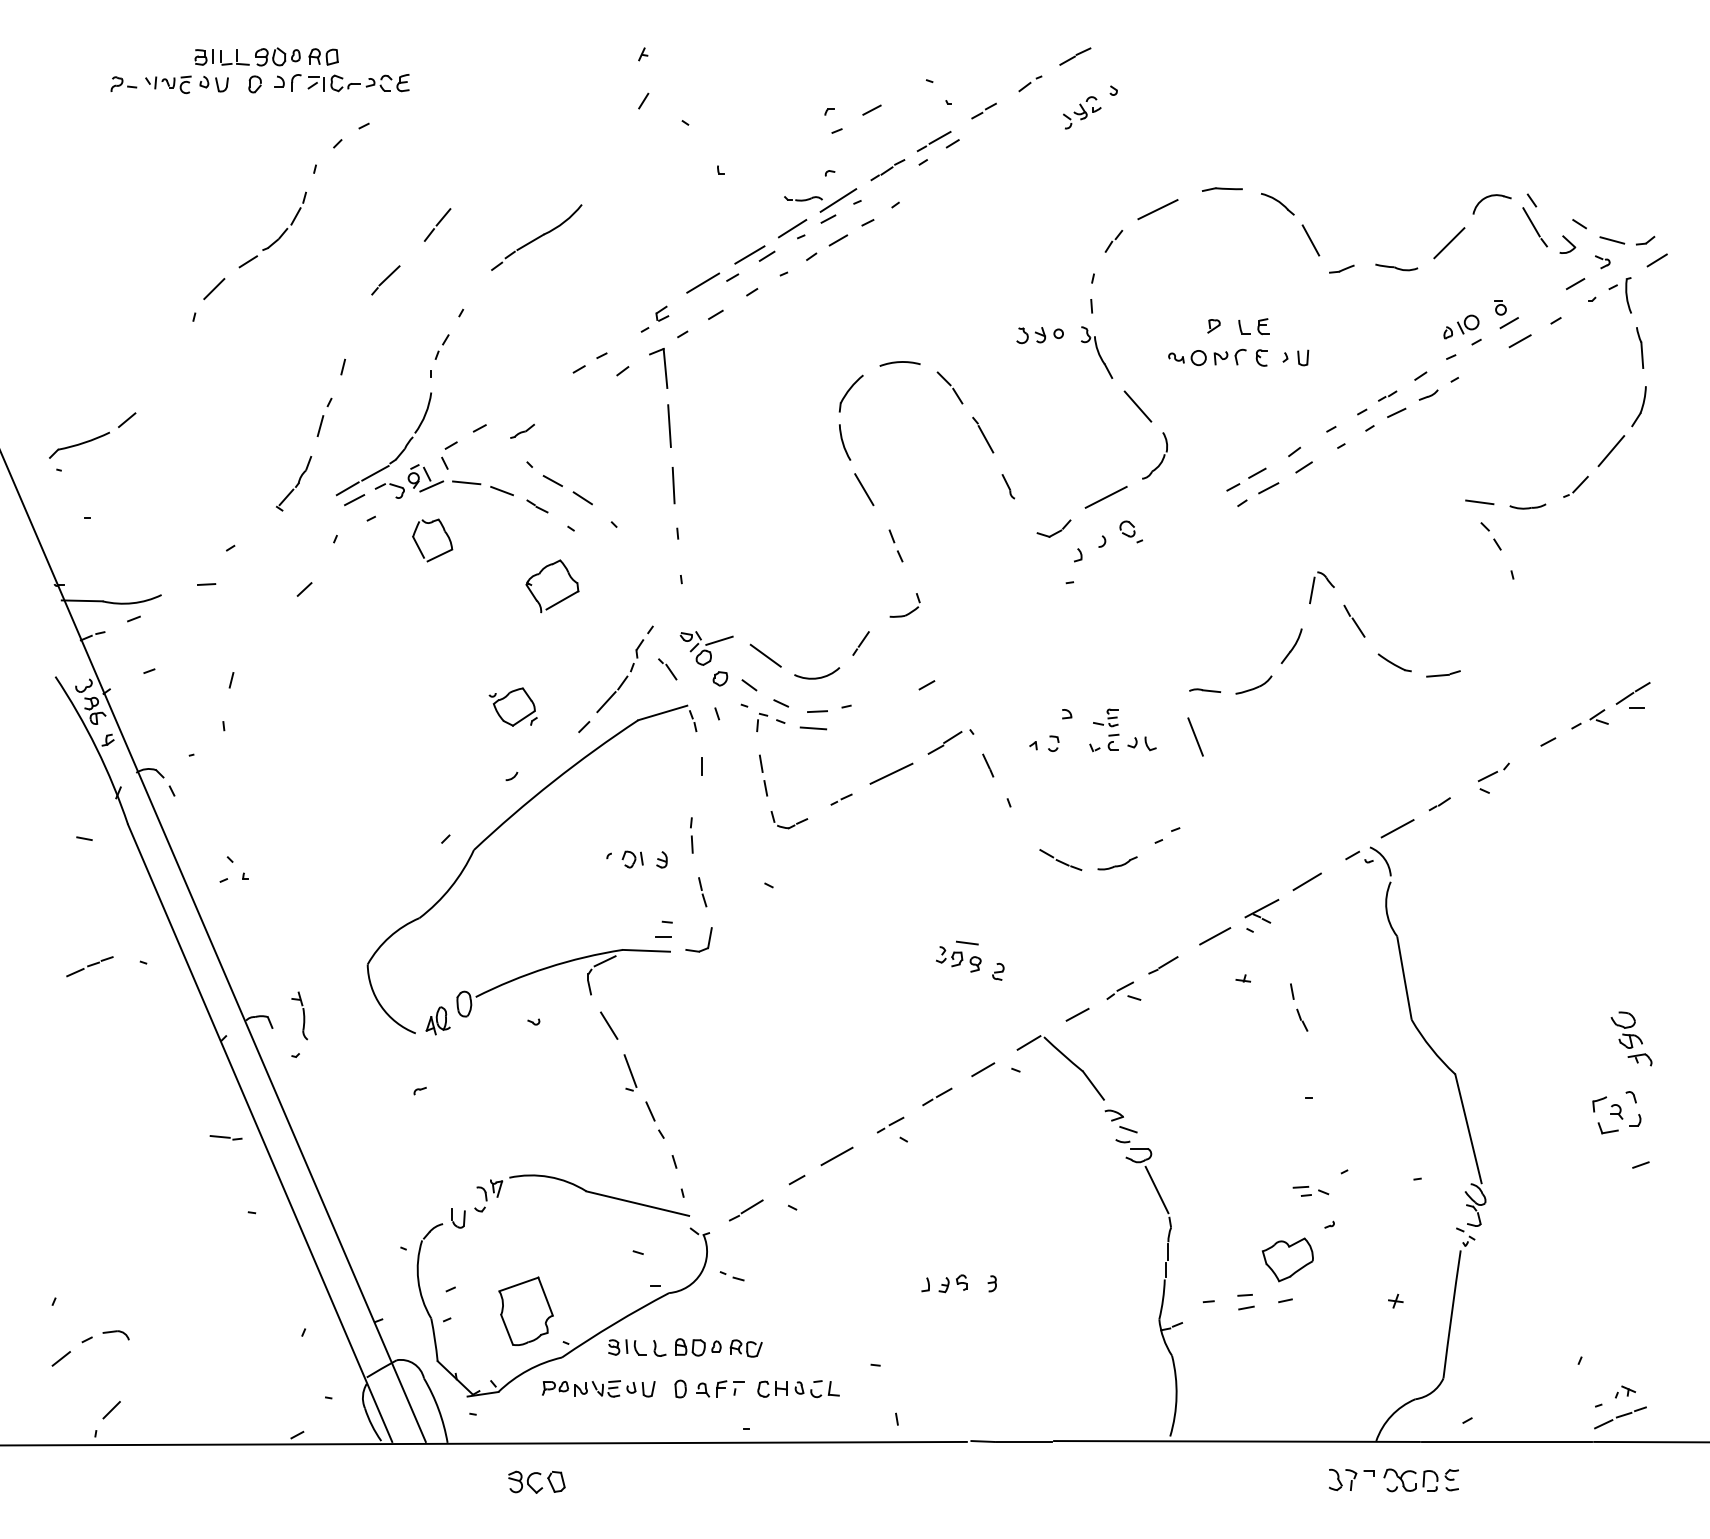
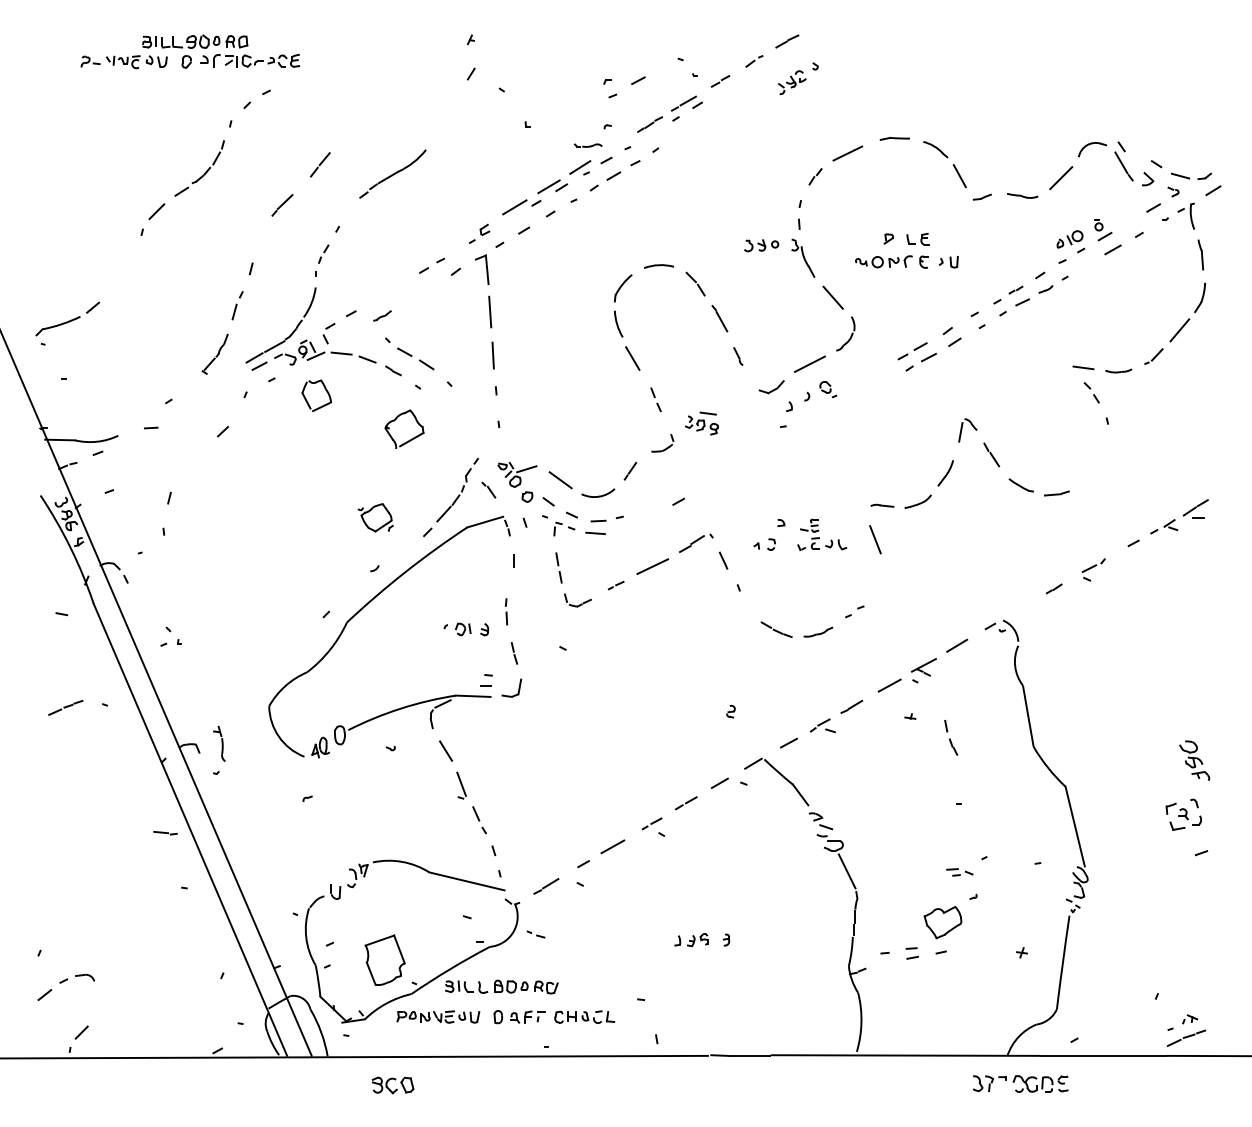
line: (837, 200) -> (613, 146), removed
line: (1396, 828) -> (1022, 606), removed
part: (958, 956) -> (701, 423), moved

